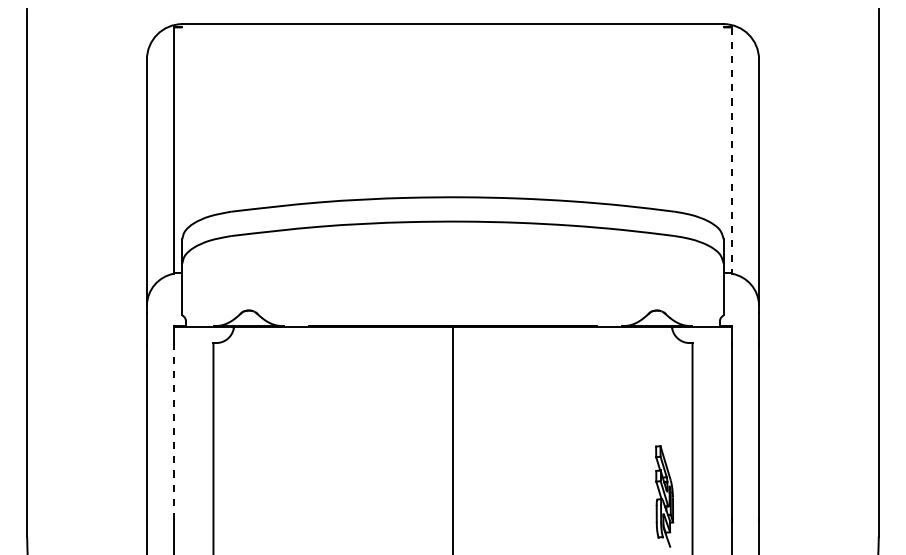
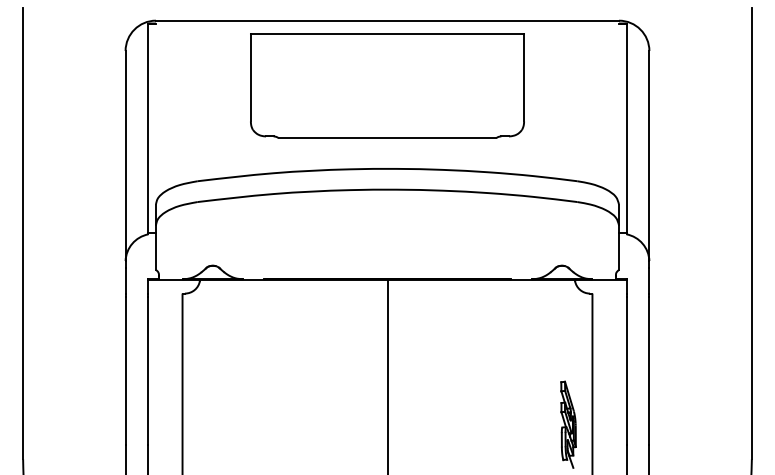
part: (452, 99) -> (387, 85), added
line: (732, 150) -> (626, 128), dashed -> solid
line: (173, 433) -> (148, 370), dashed -> solid

